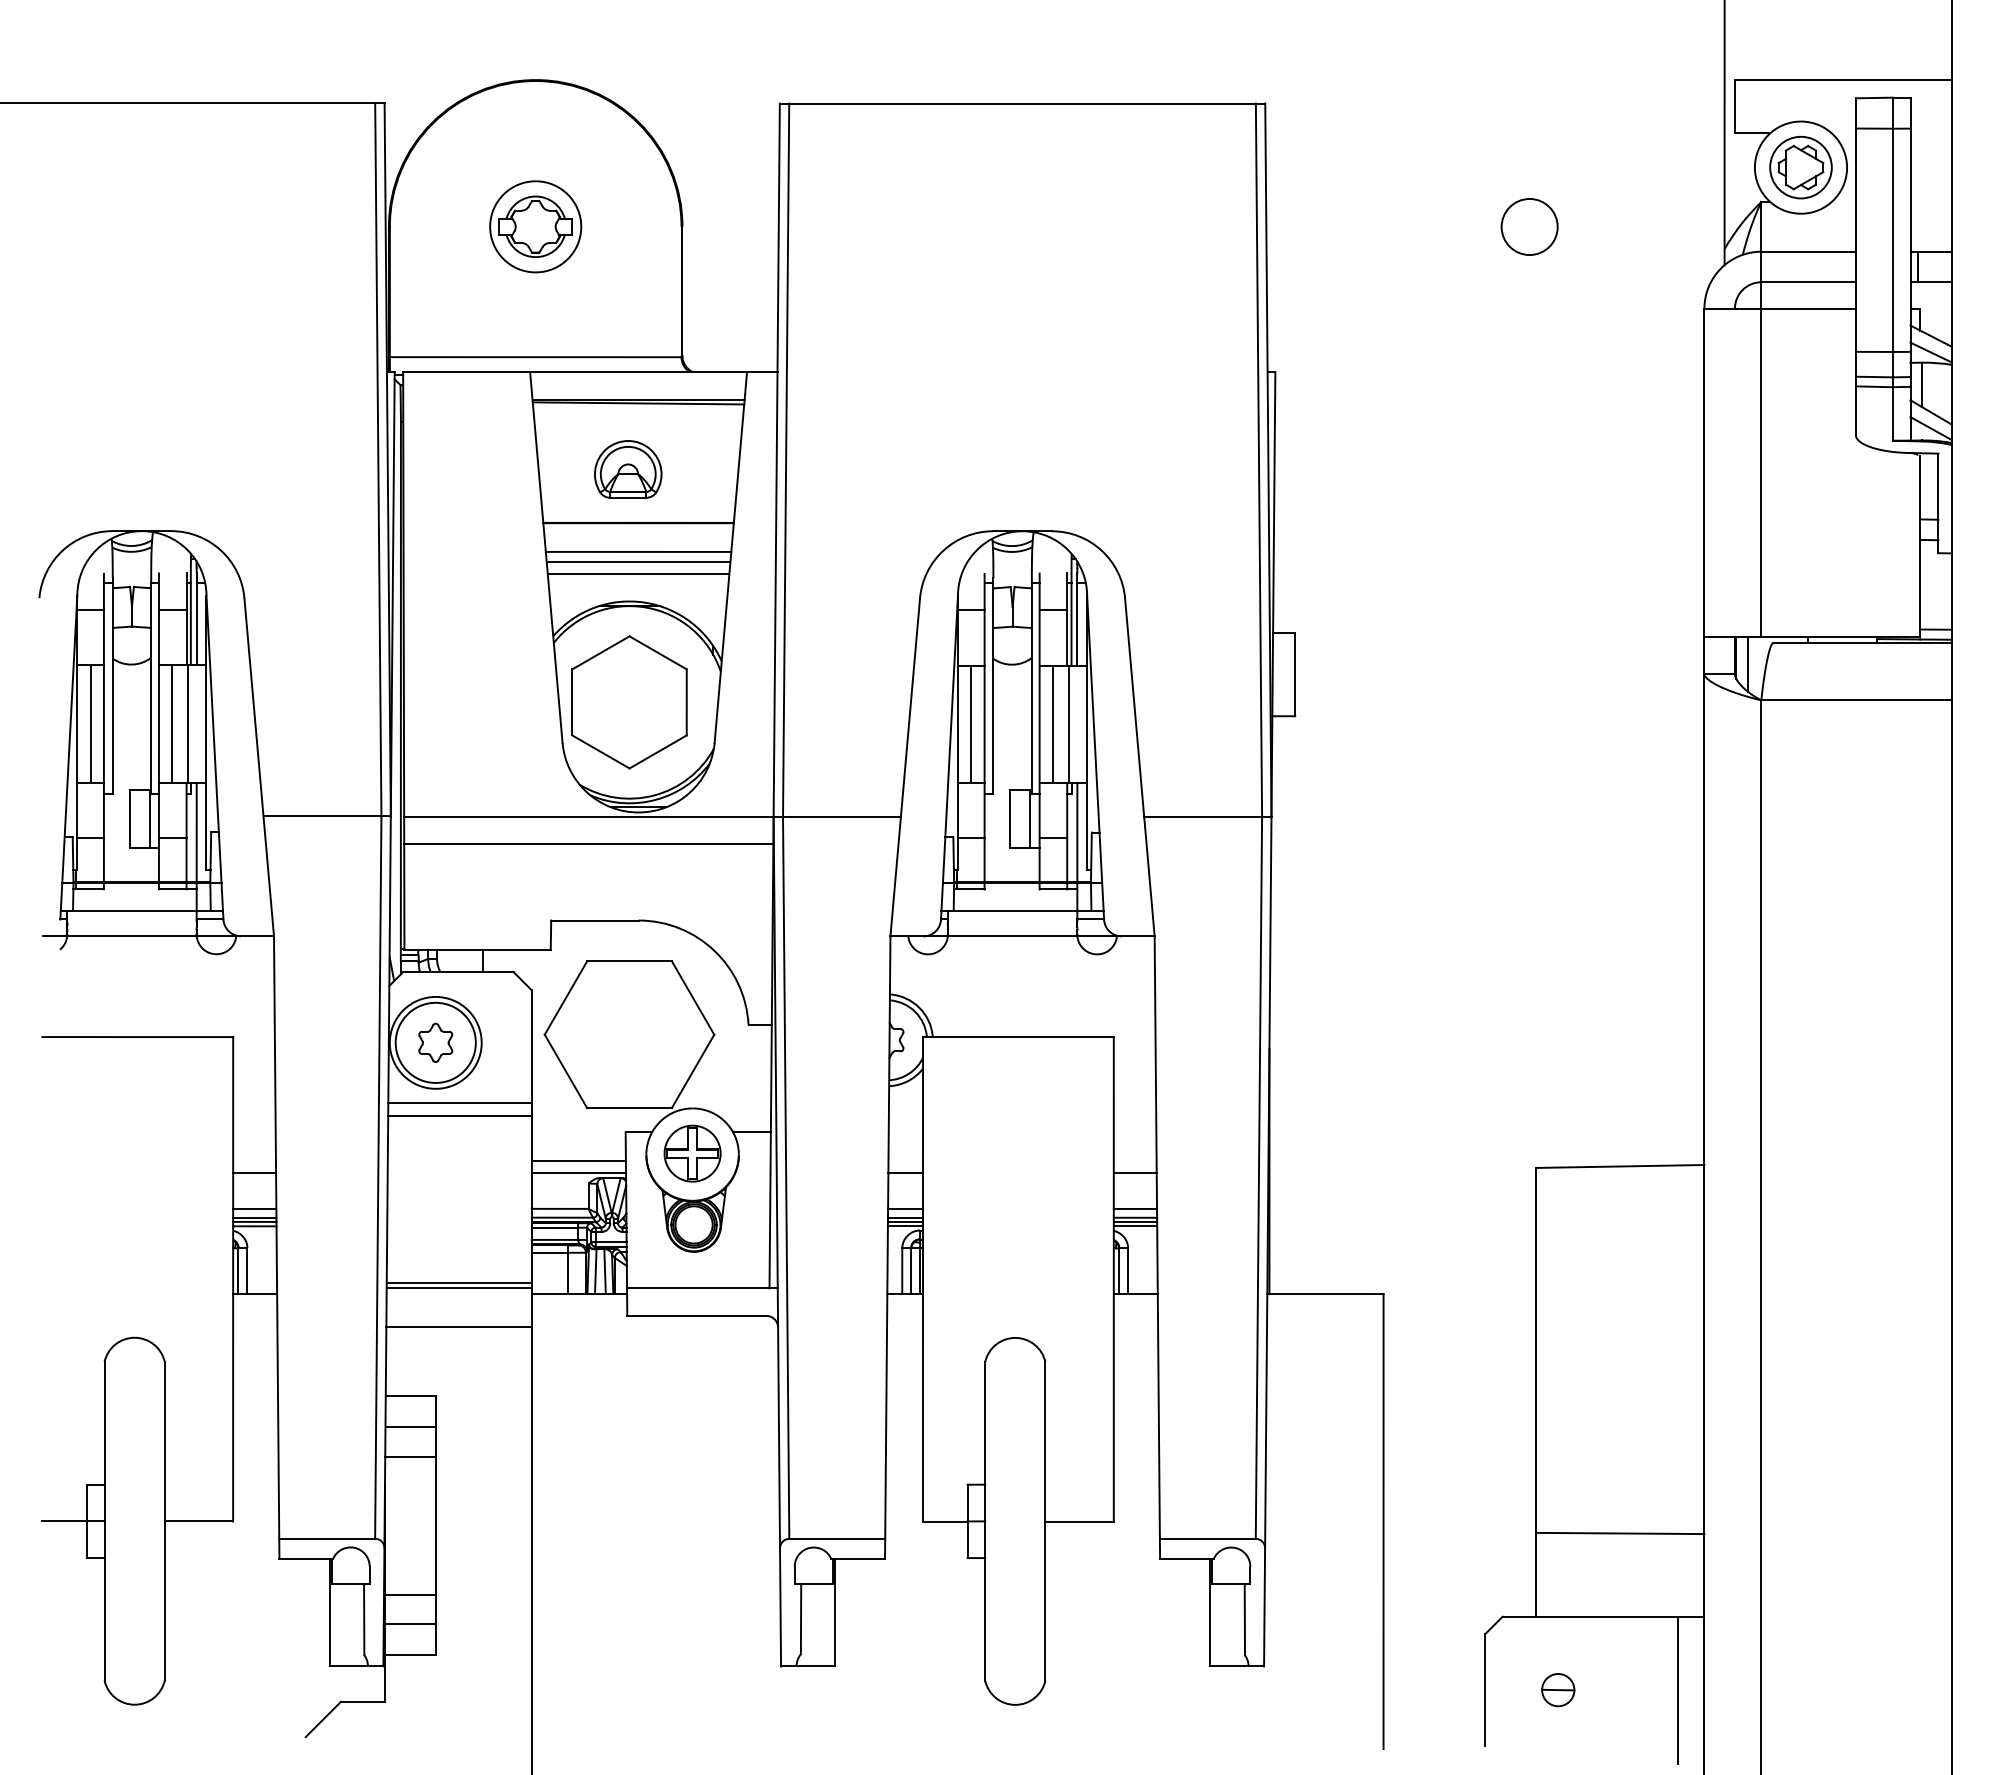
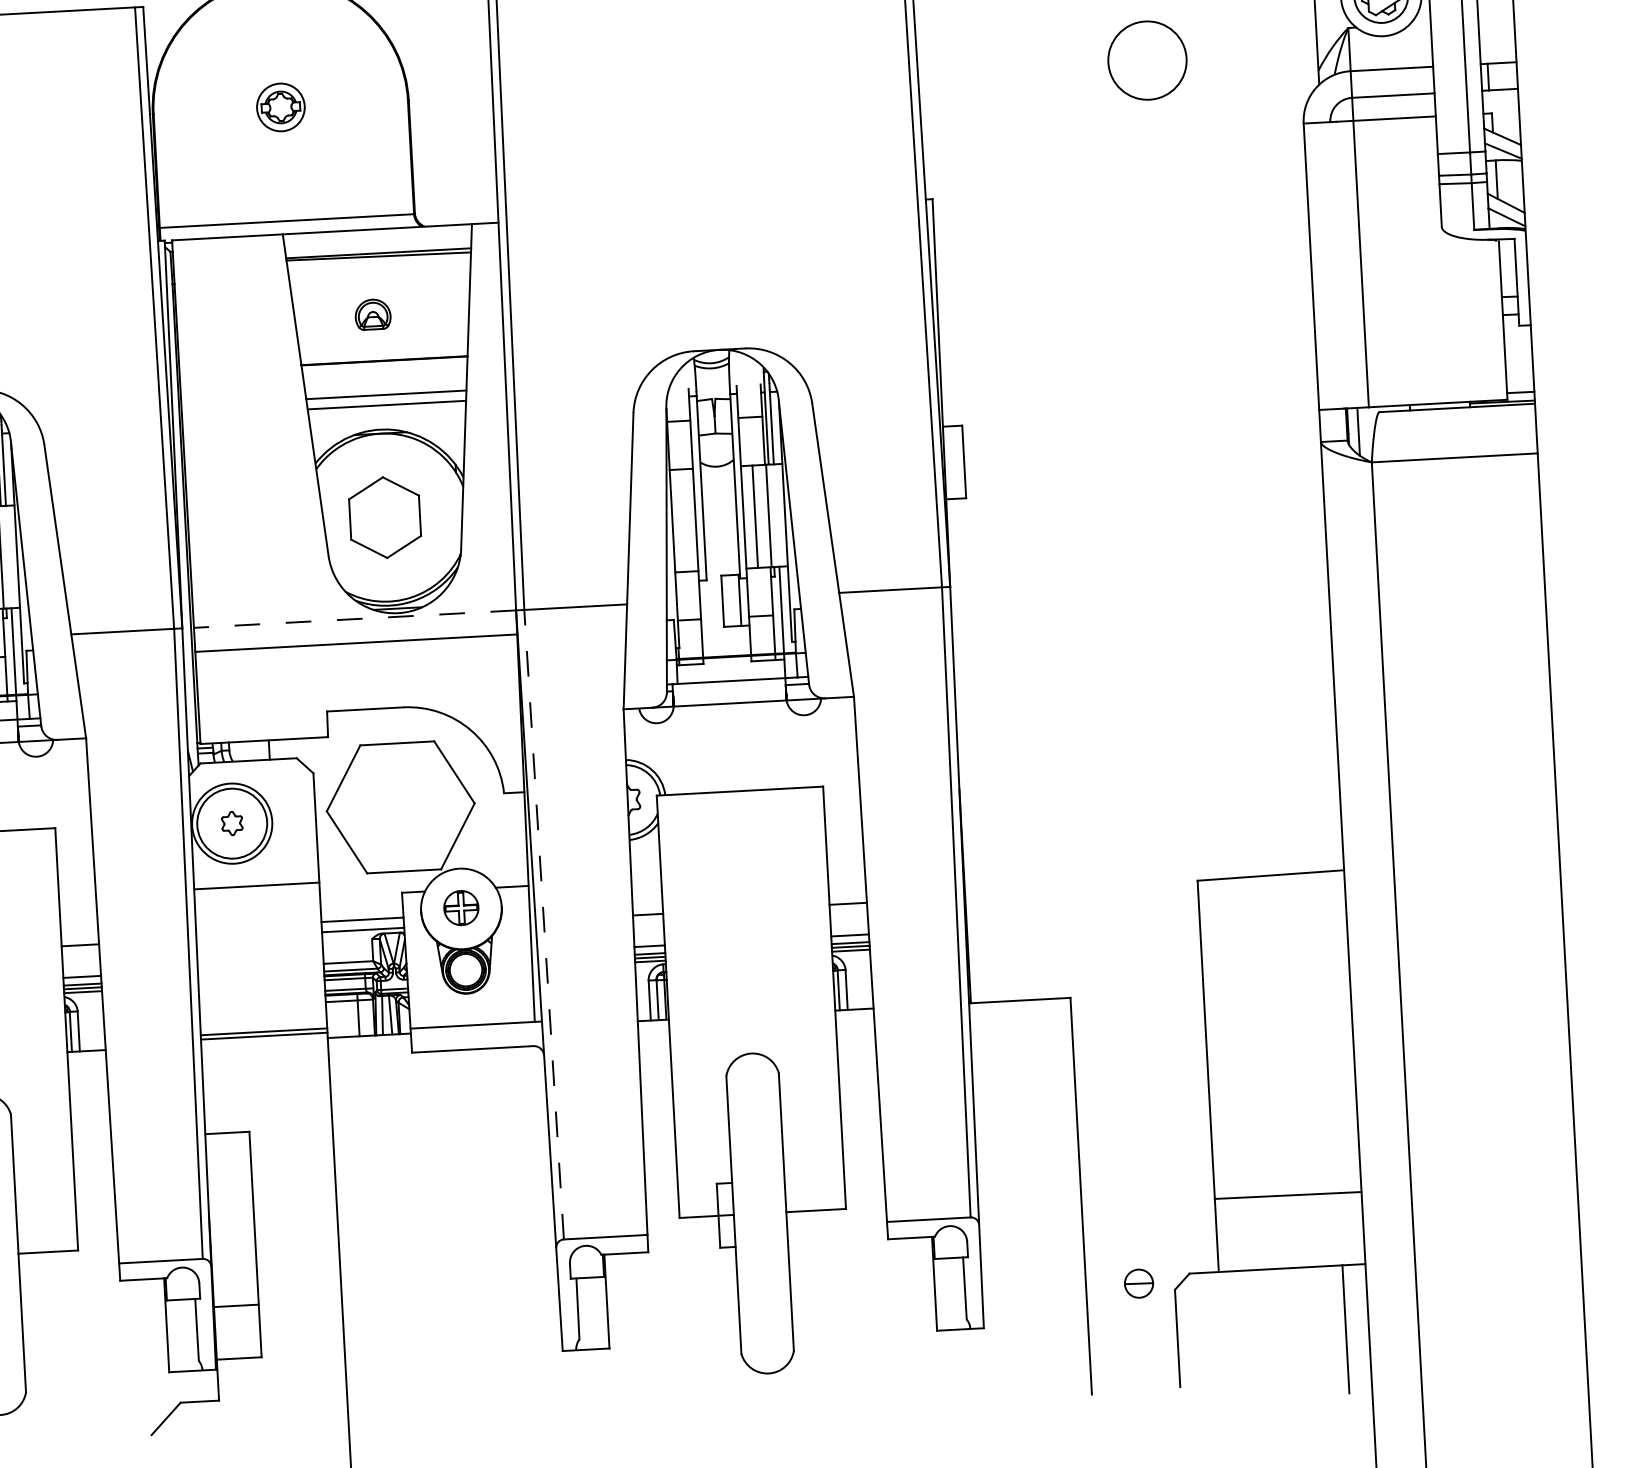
part: (535, 226) -> (280, 107), size x0.6
circle: (1529, 226) -> (1147, 60), size x1.6
part: (628, 469) -> (373, 314), size x0.6
line: (638, 551) -> (385, 385), removed
part: (629, 702) -> (385, 517), size x0.7
line: (971, 724) -> (684, 520), removed
line: (588, 816) -> (354, 619), solid -> dashed
part: (435, 1042) -> (231, 823), size x0.7
line: (459, 1103) -> (255, 875), removed
part: (692, 1153) -> (461, 907), size x0.7
line: (786, 1177) -> (544, 924), solid -> dashed
line: (458, 1327) -> (265, 1070), removed
line: (410, 1427) -> (228, 1160), removed
line: (410, 1456) -> (229, 1185), removed
line: (410, 1624) -> (237, 1331), removed
part: (1558, 1690) -> (1139, 1284), moved

